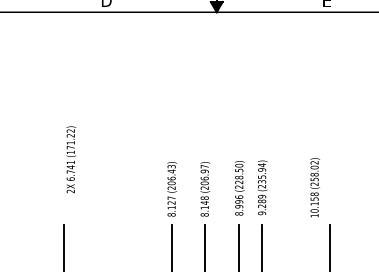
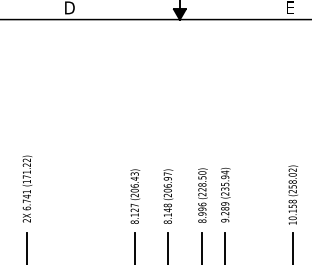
text: (71, 159) -> (27, 188), moved
text: (314, 187) -> (292, 194), moved

